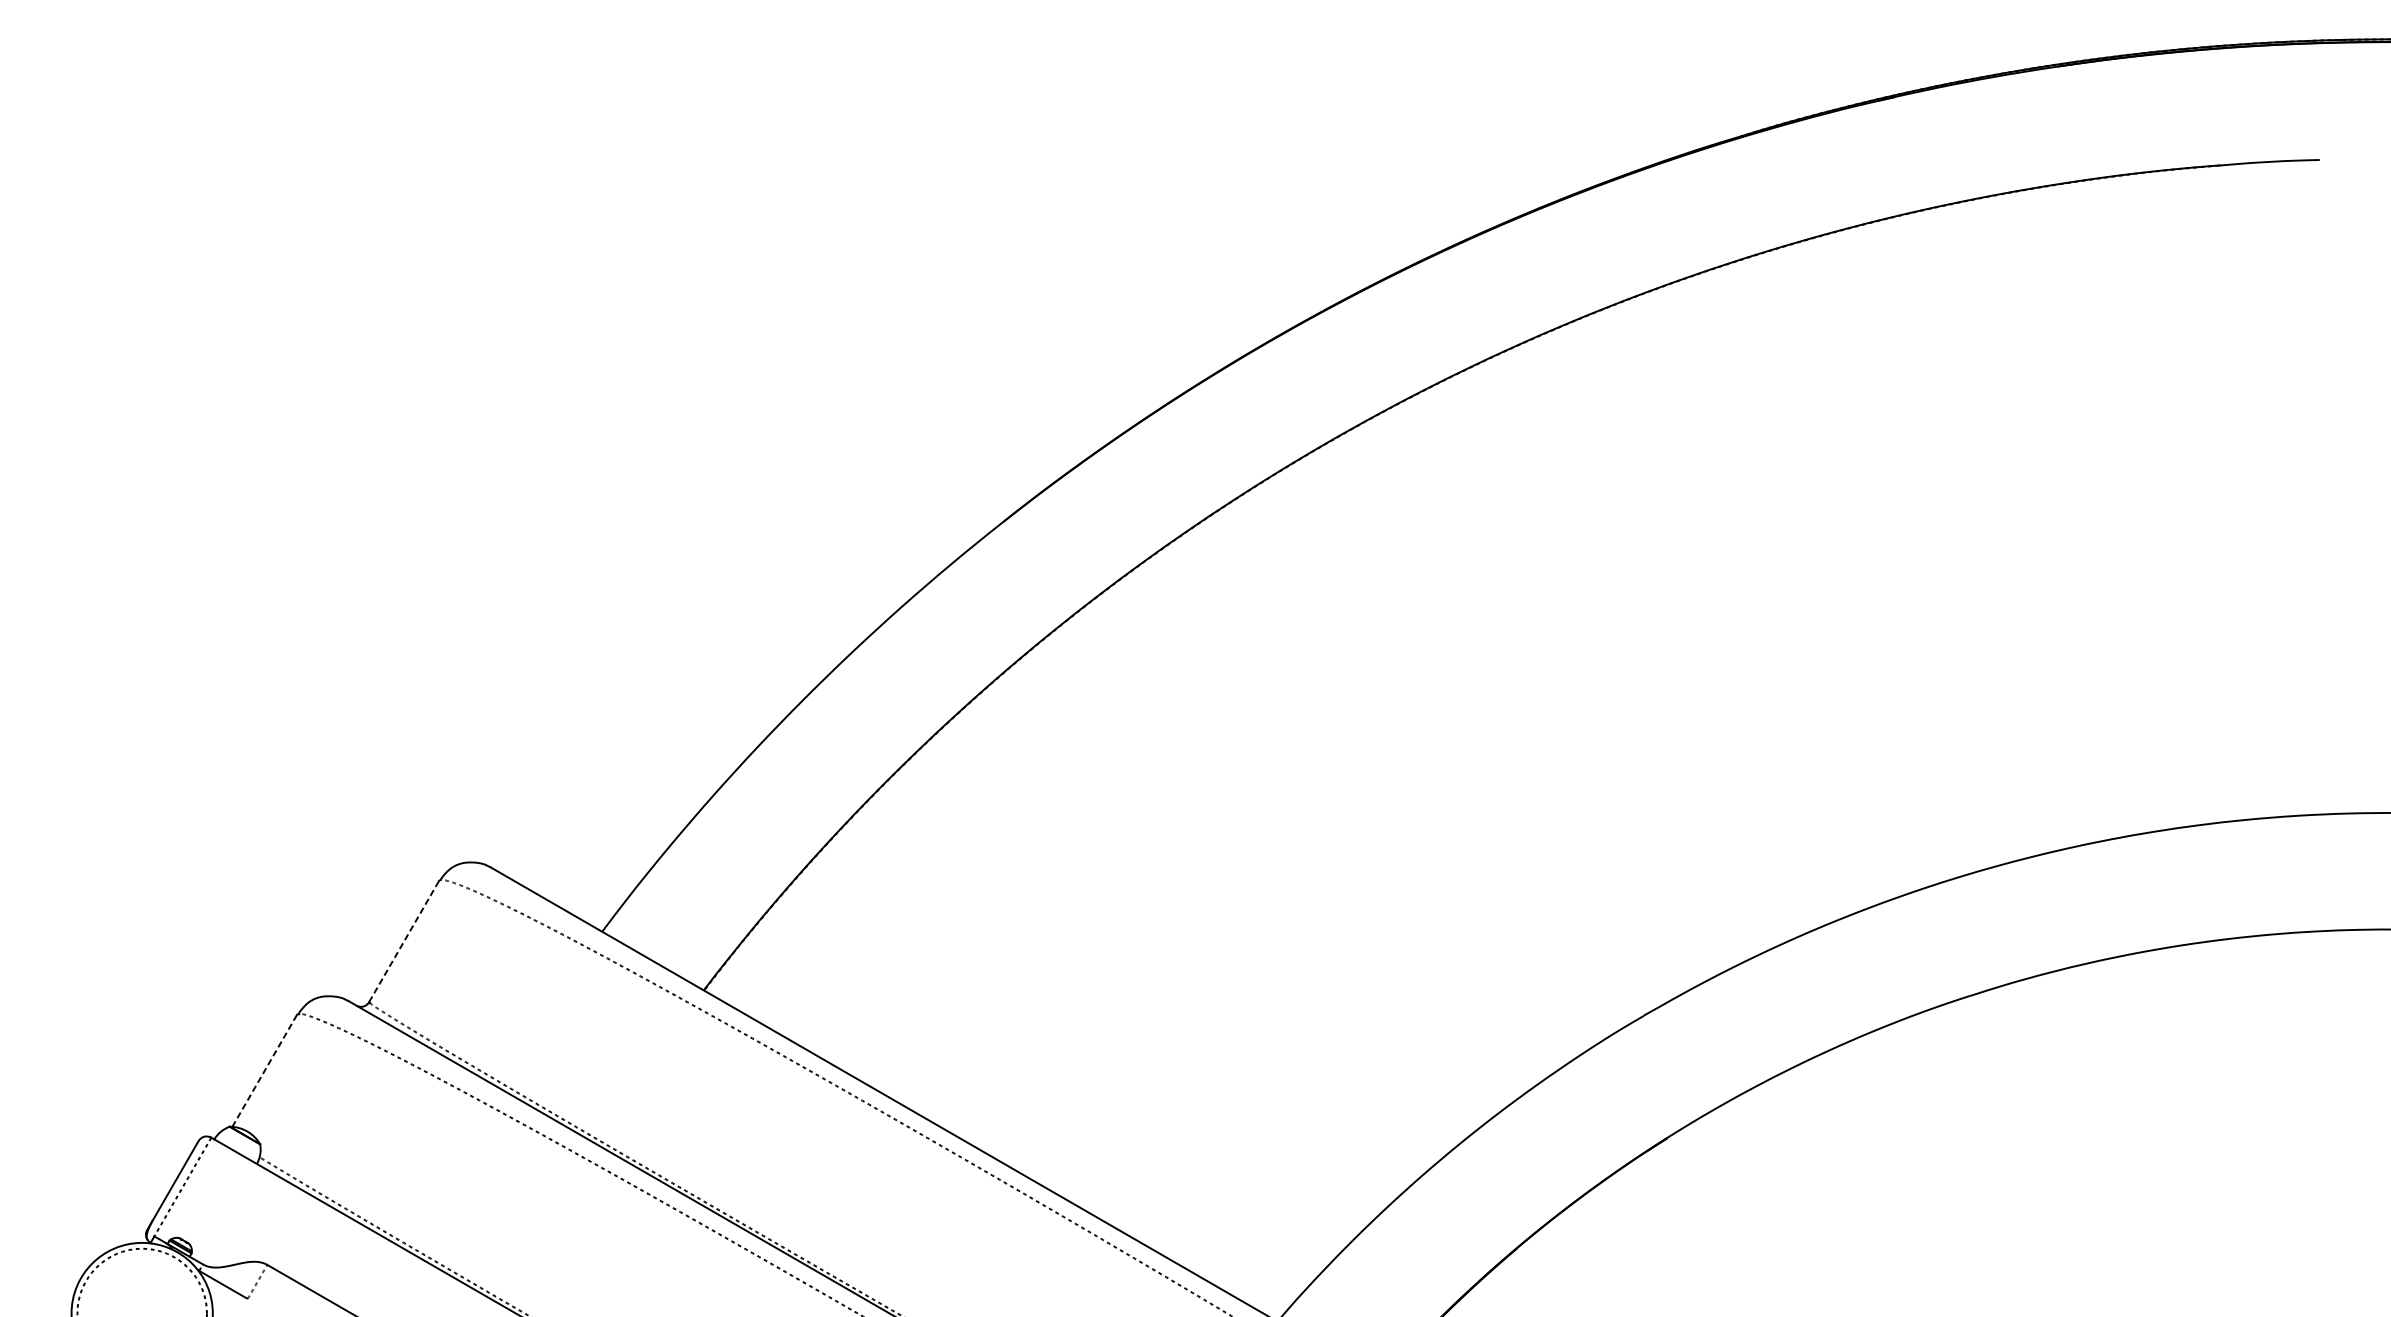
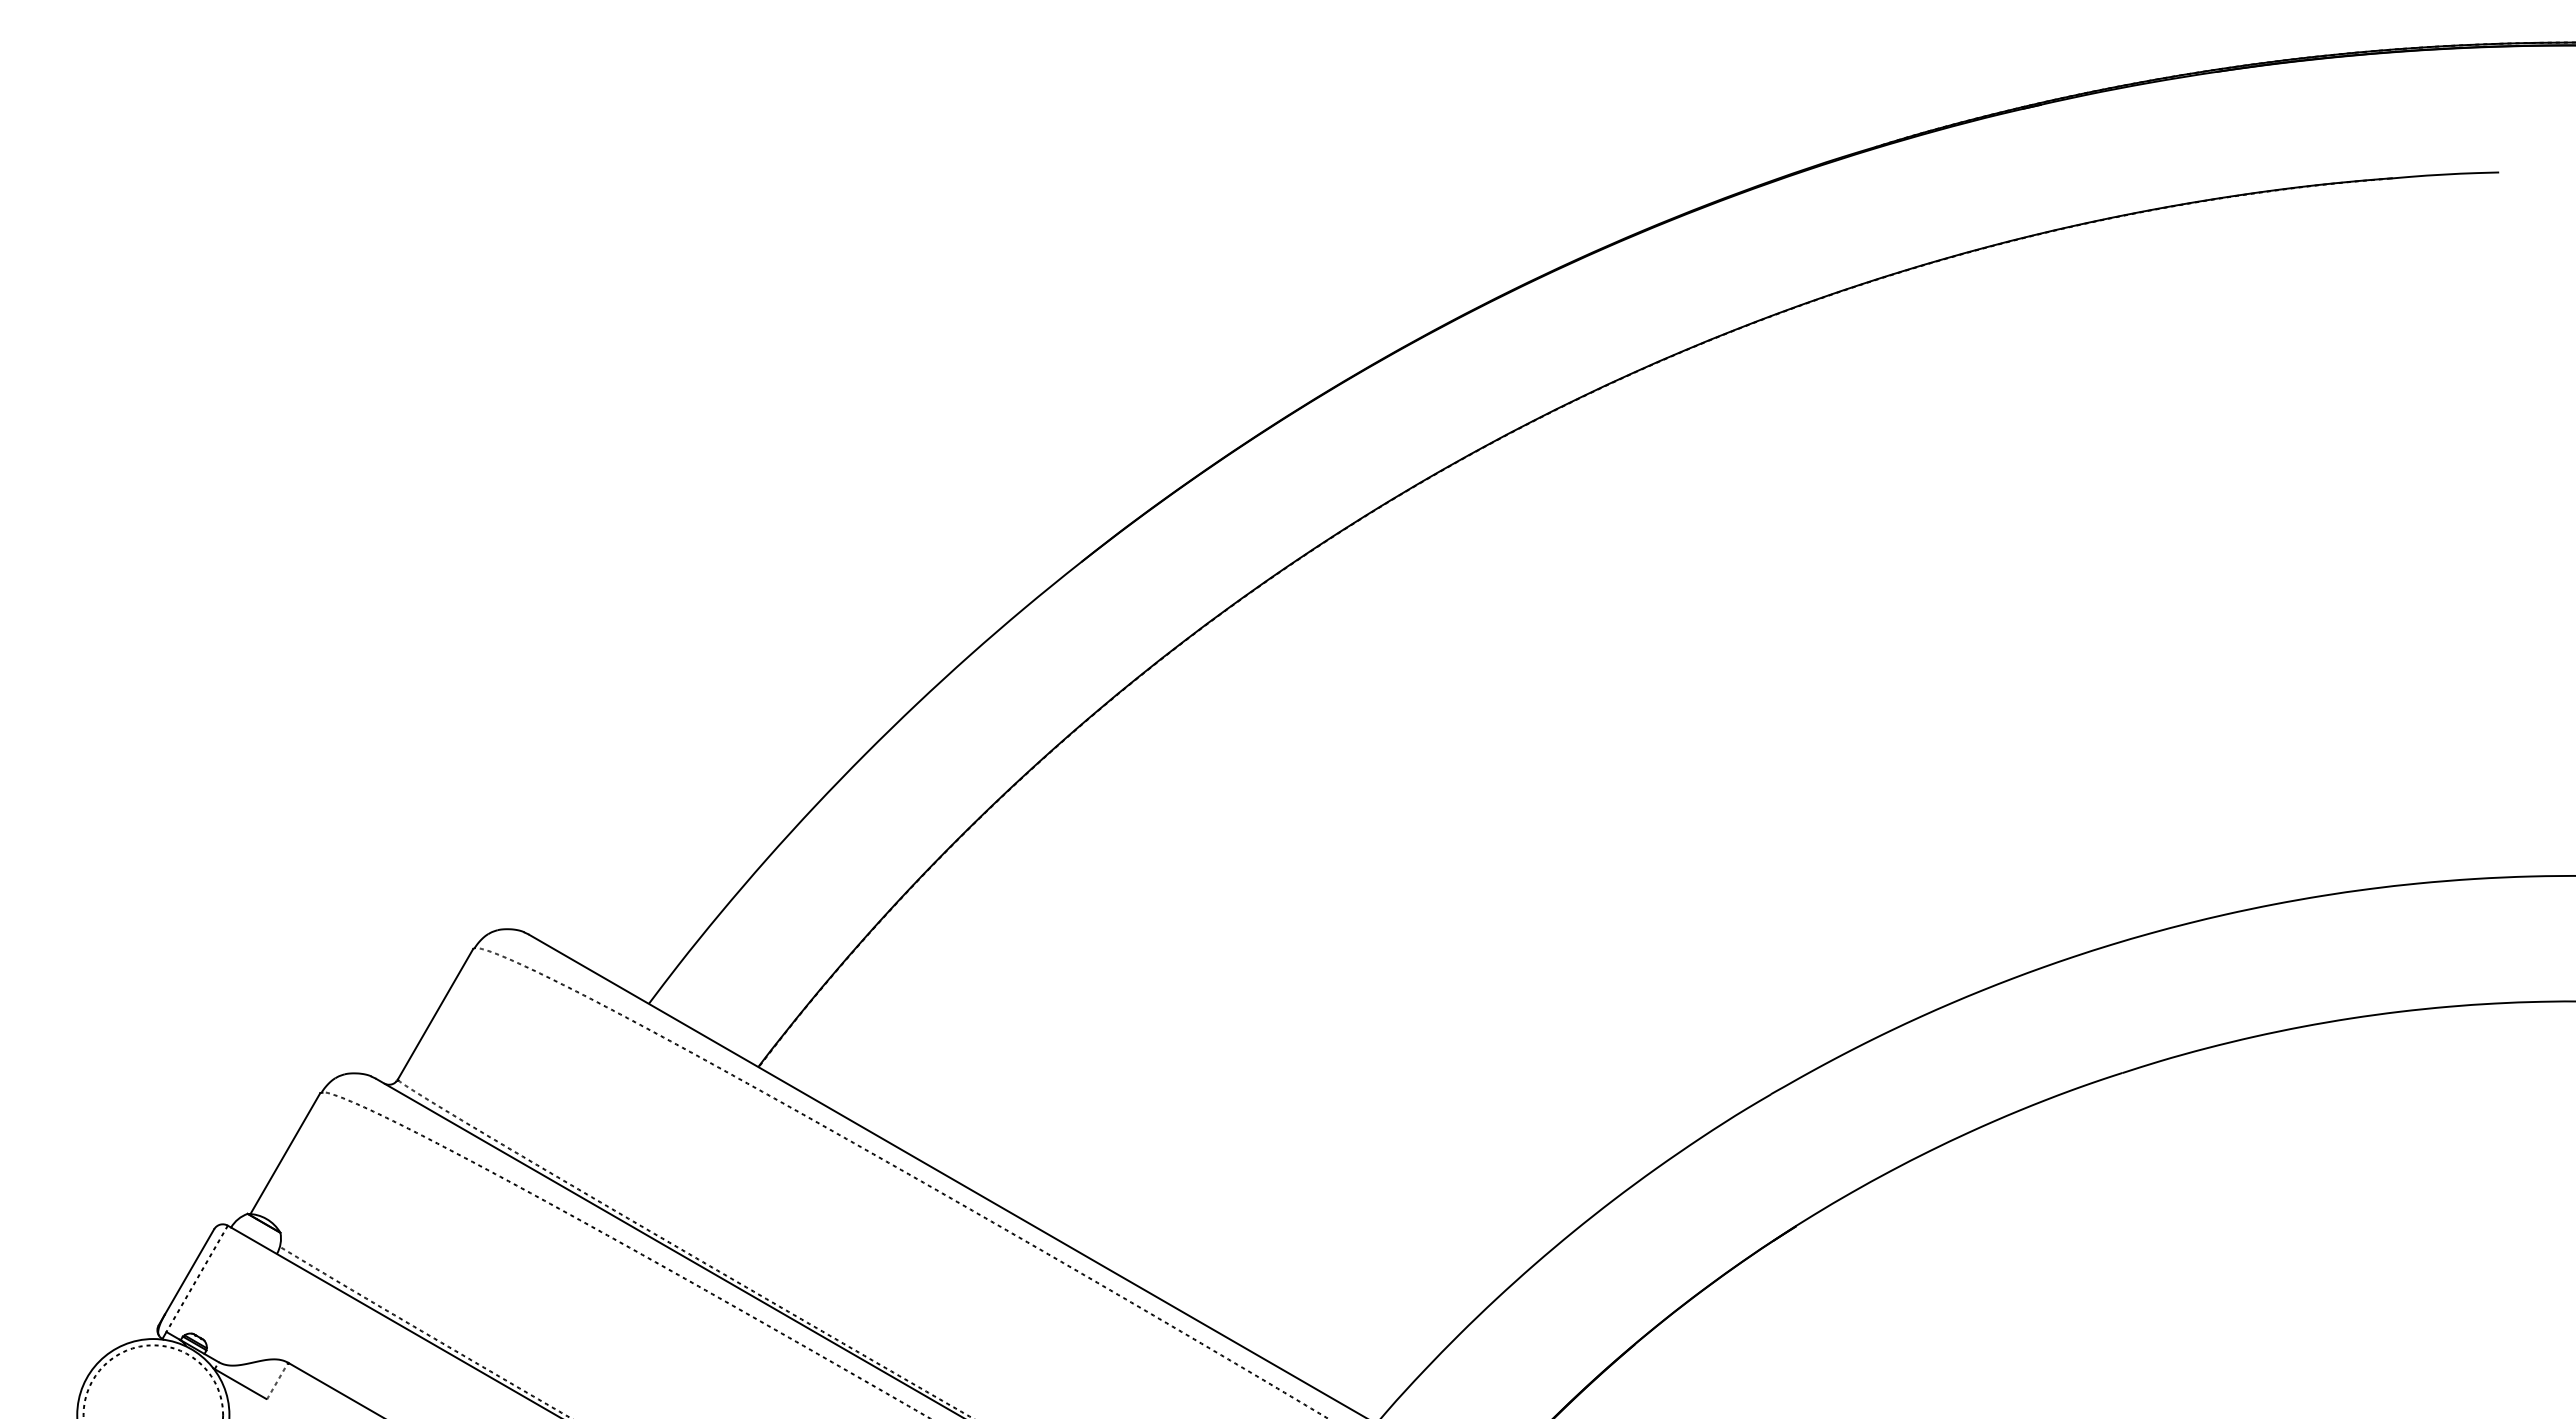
line: (404, 940) -> (435, 1013), dashed -> solid
line: (264, 1070) -> (285, 1153), dashed -> solid

